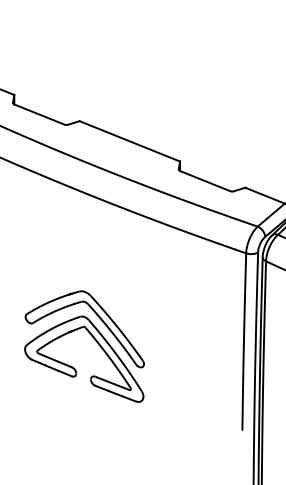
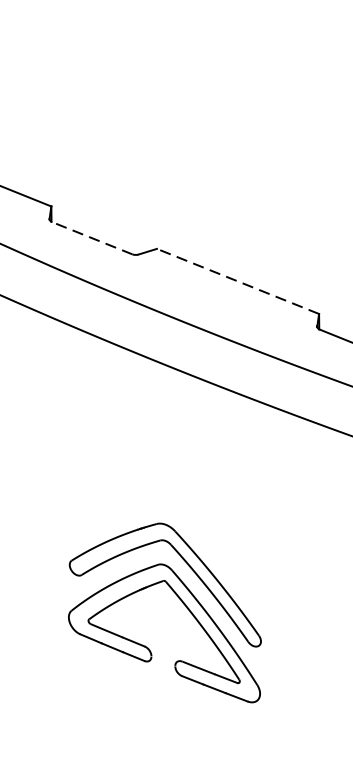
line: (39, 114) -> (92, 238), solid -> dashed
line: (129, 141) -> (237, 281), solid -> dashed

